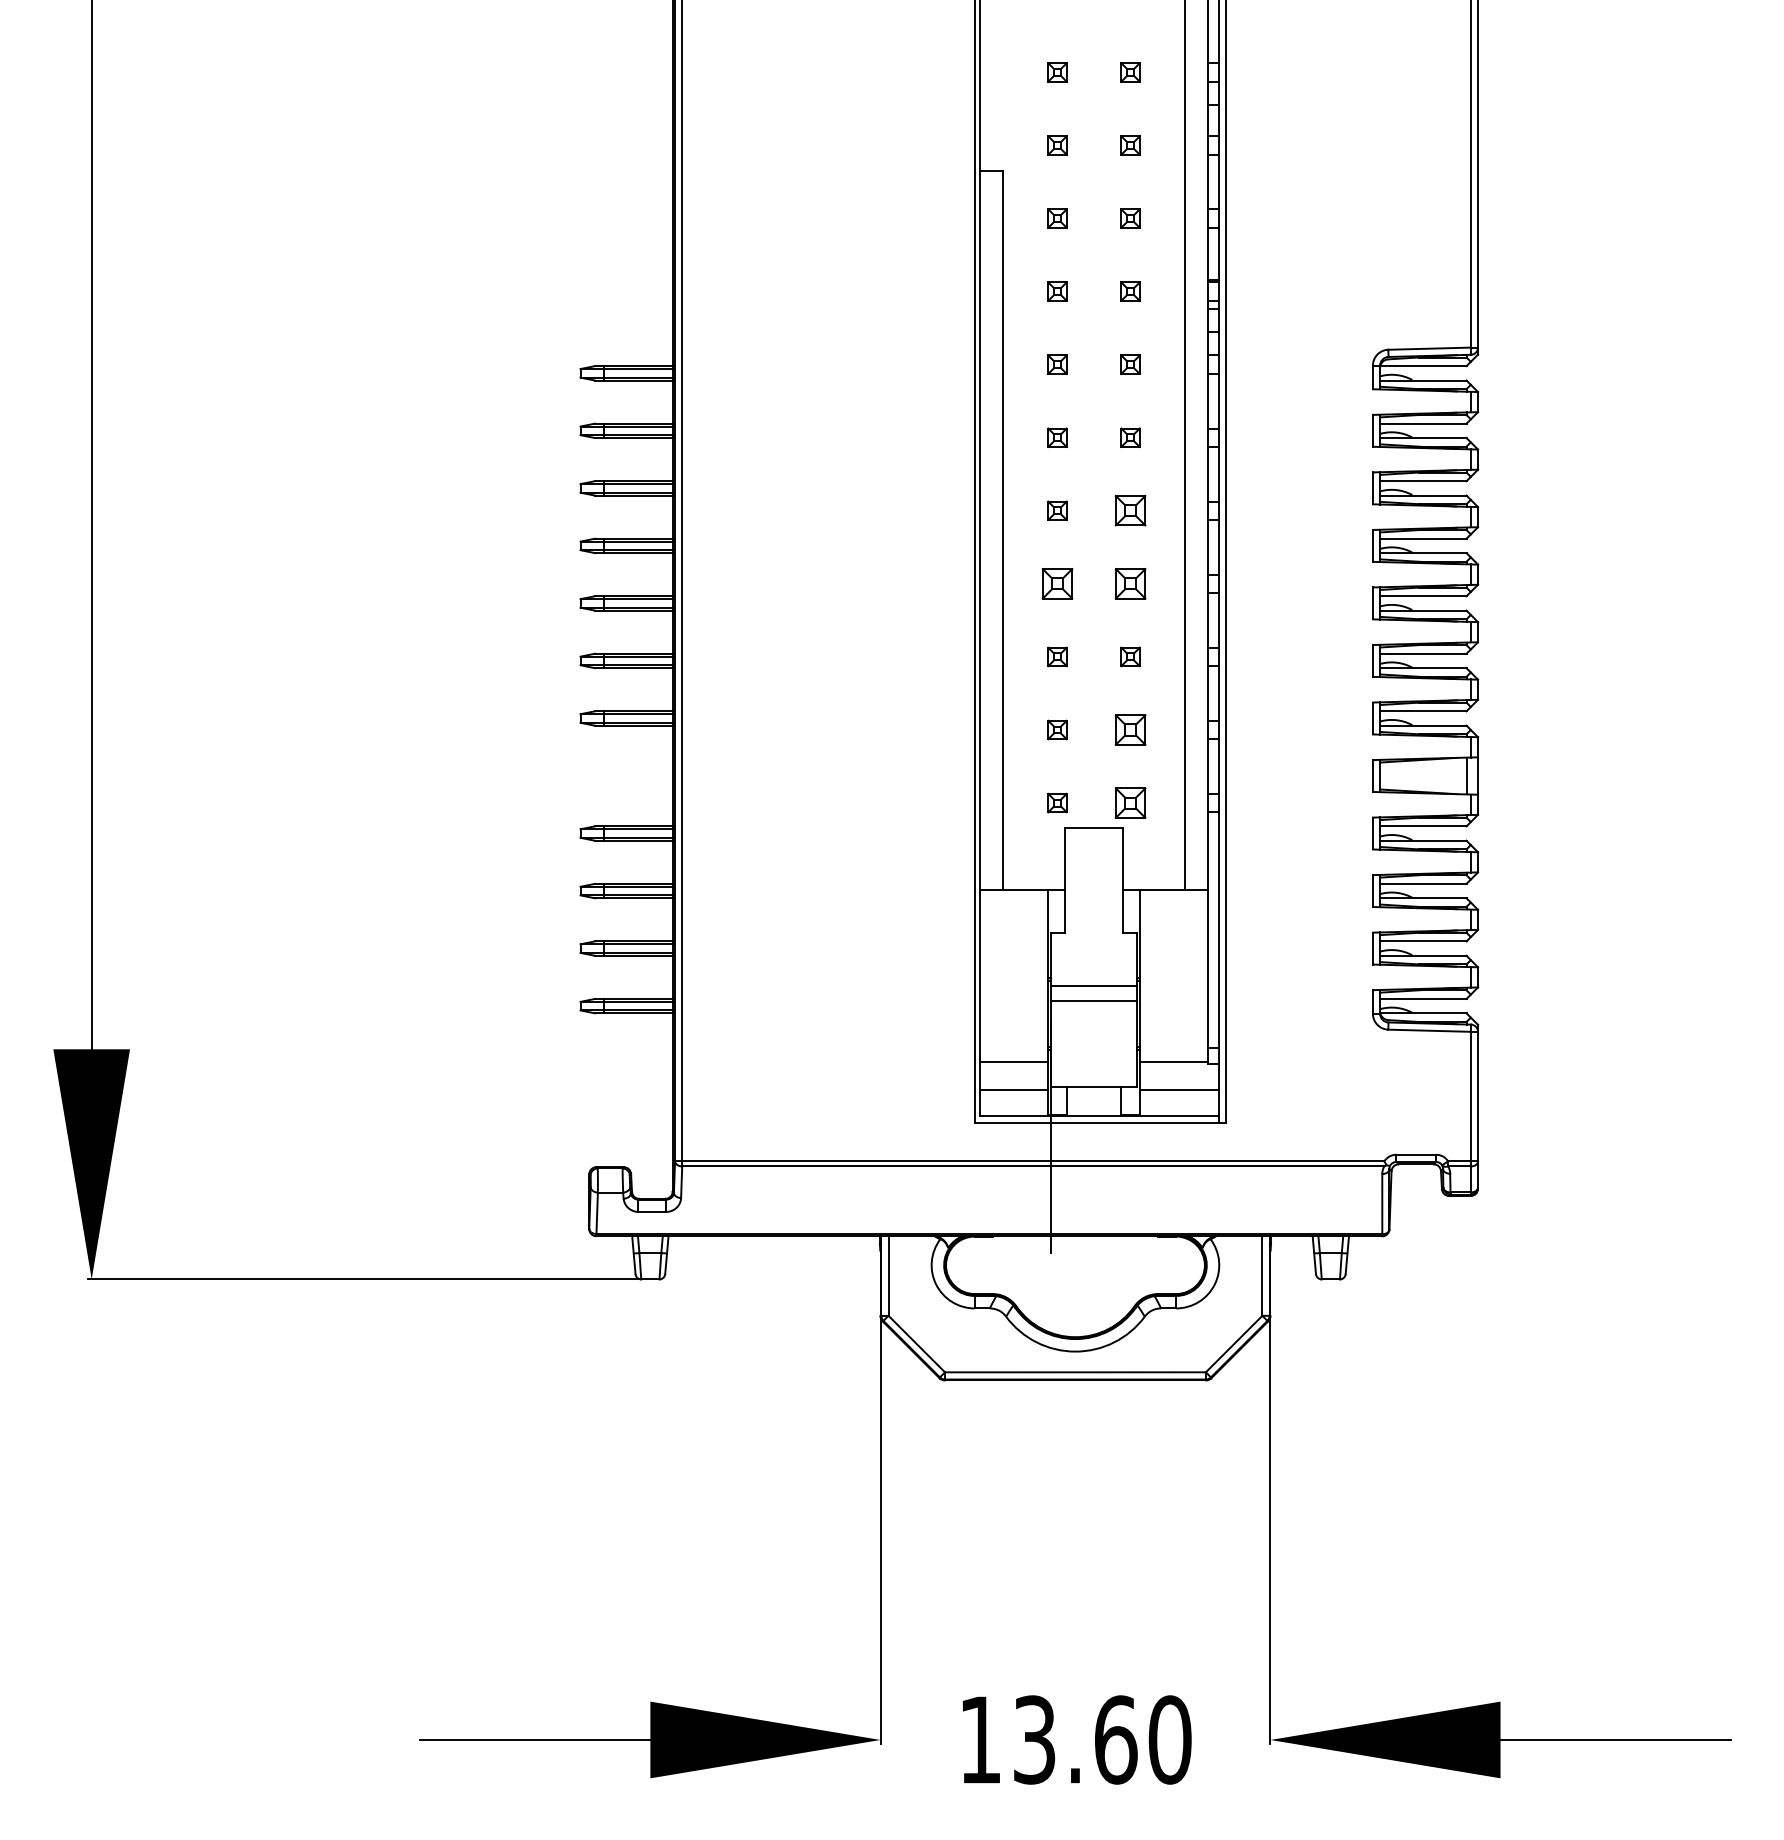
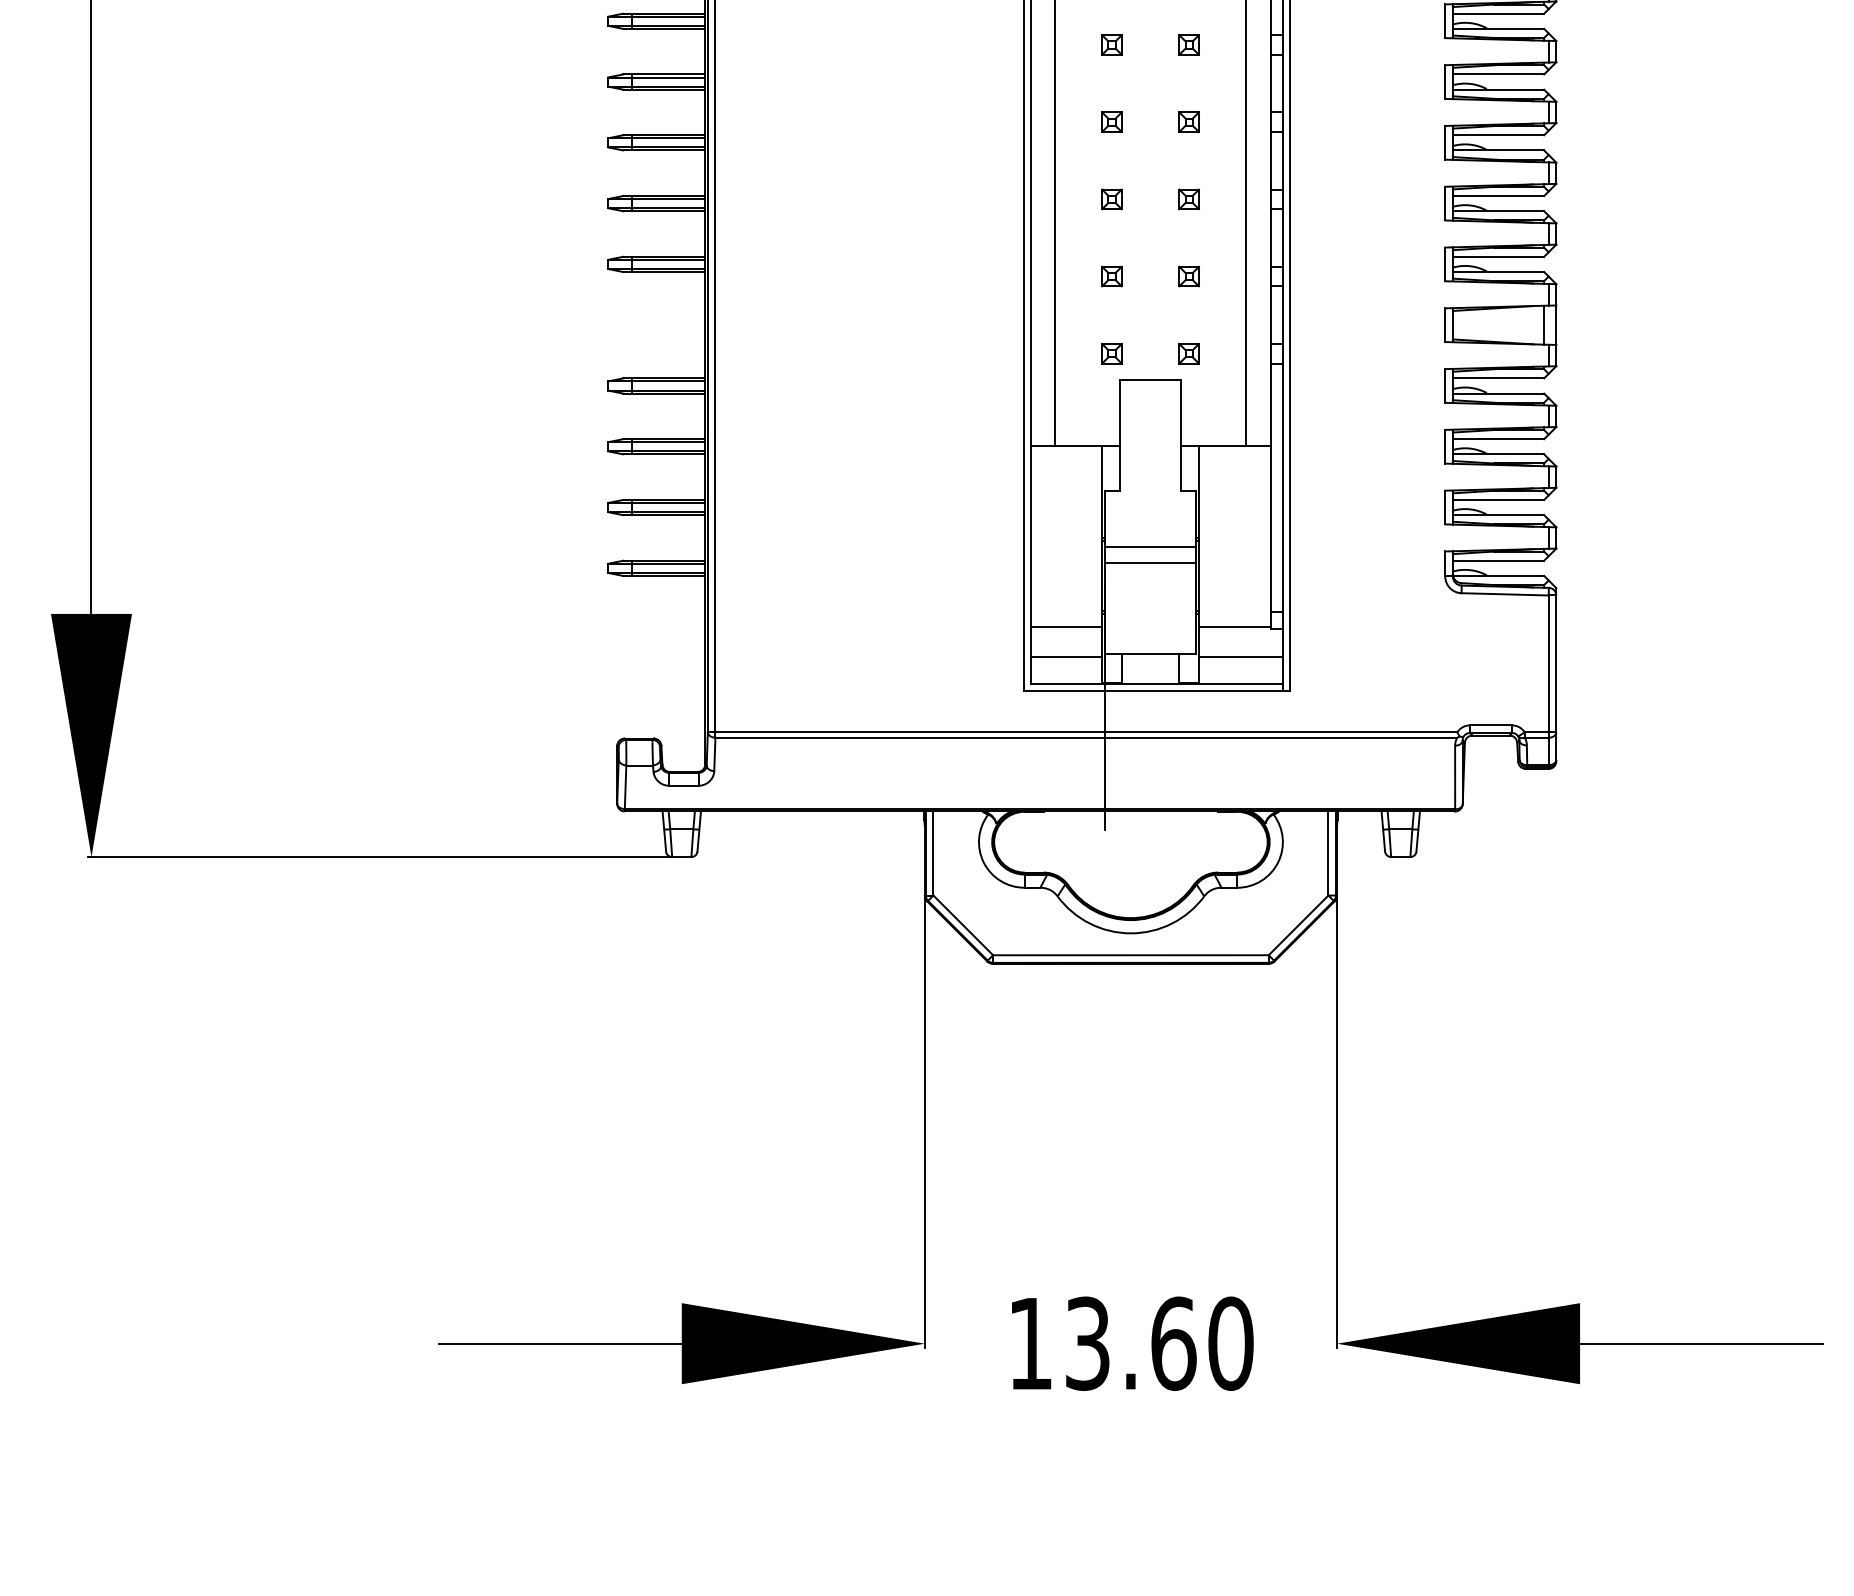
part: (1130, 510) -> (1189, 44), size x0.62
part: (1057, 583) -> (1111, 121), size x0.62
part: (1130, 583) -> (1189, 121), size x0.62
part: (1130, 729) -> (1189, 276), size x0.62
part: (1130, 802) -> (1189, 353), size x0.62

